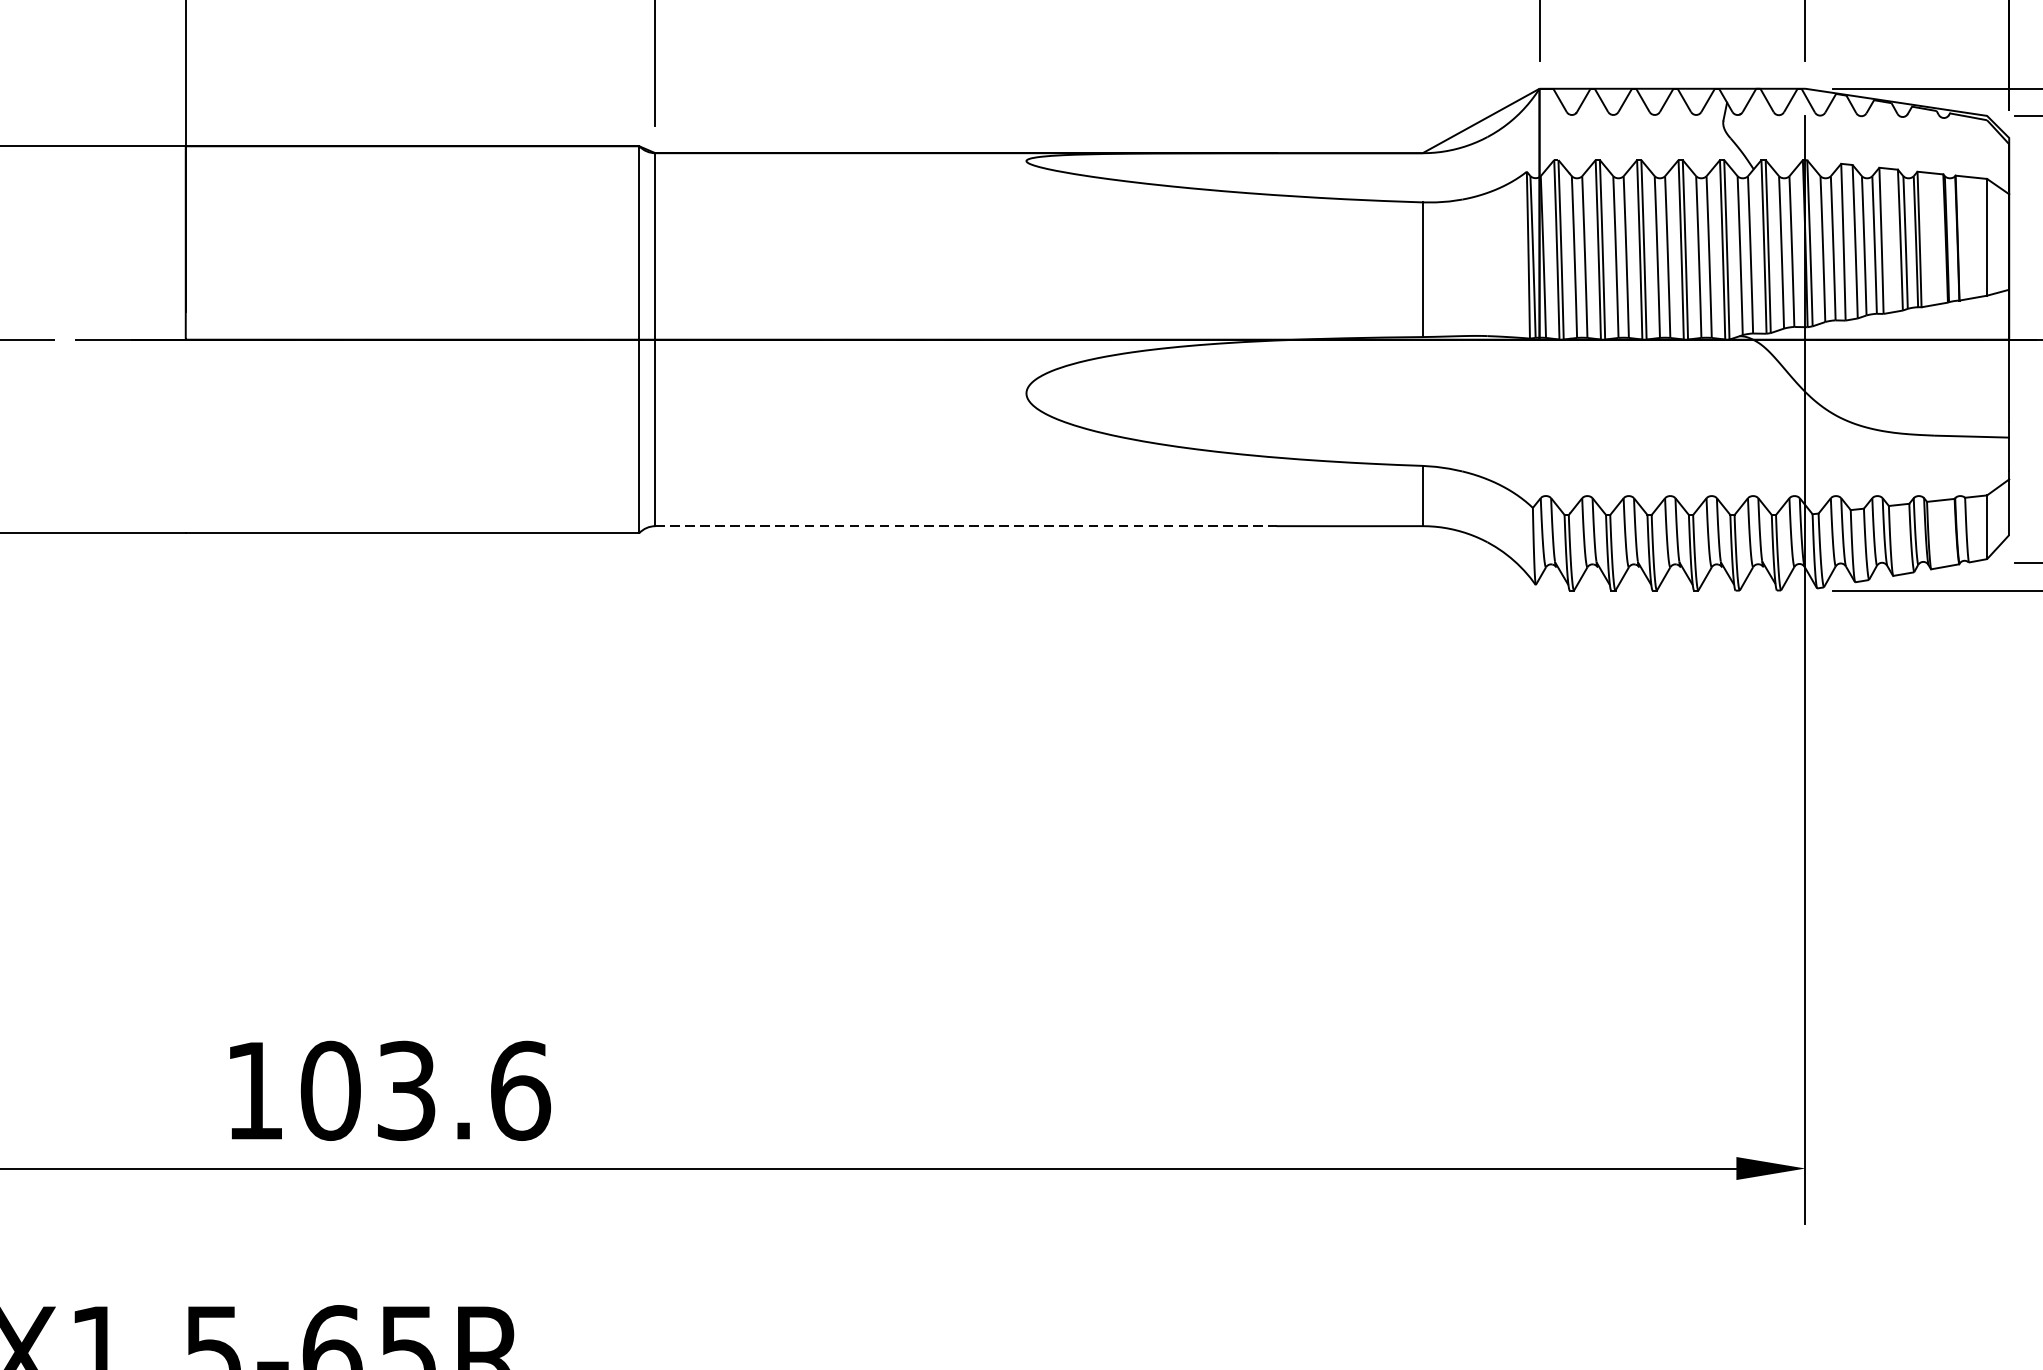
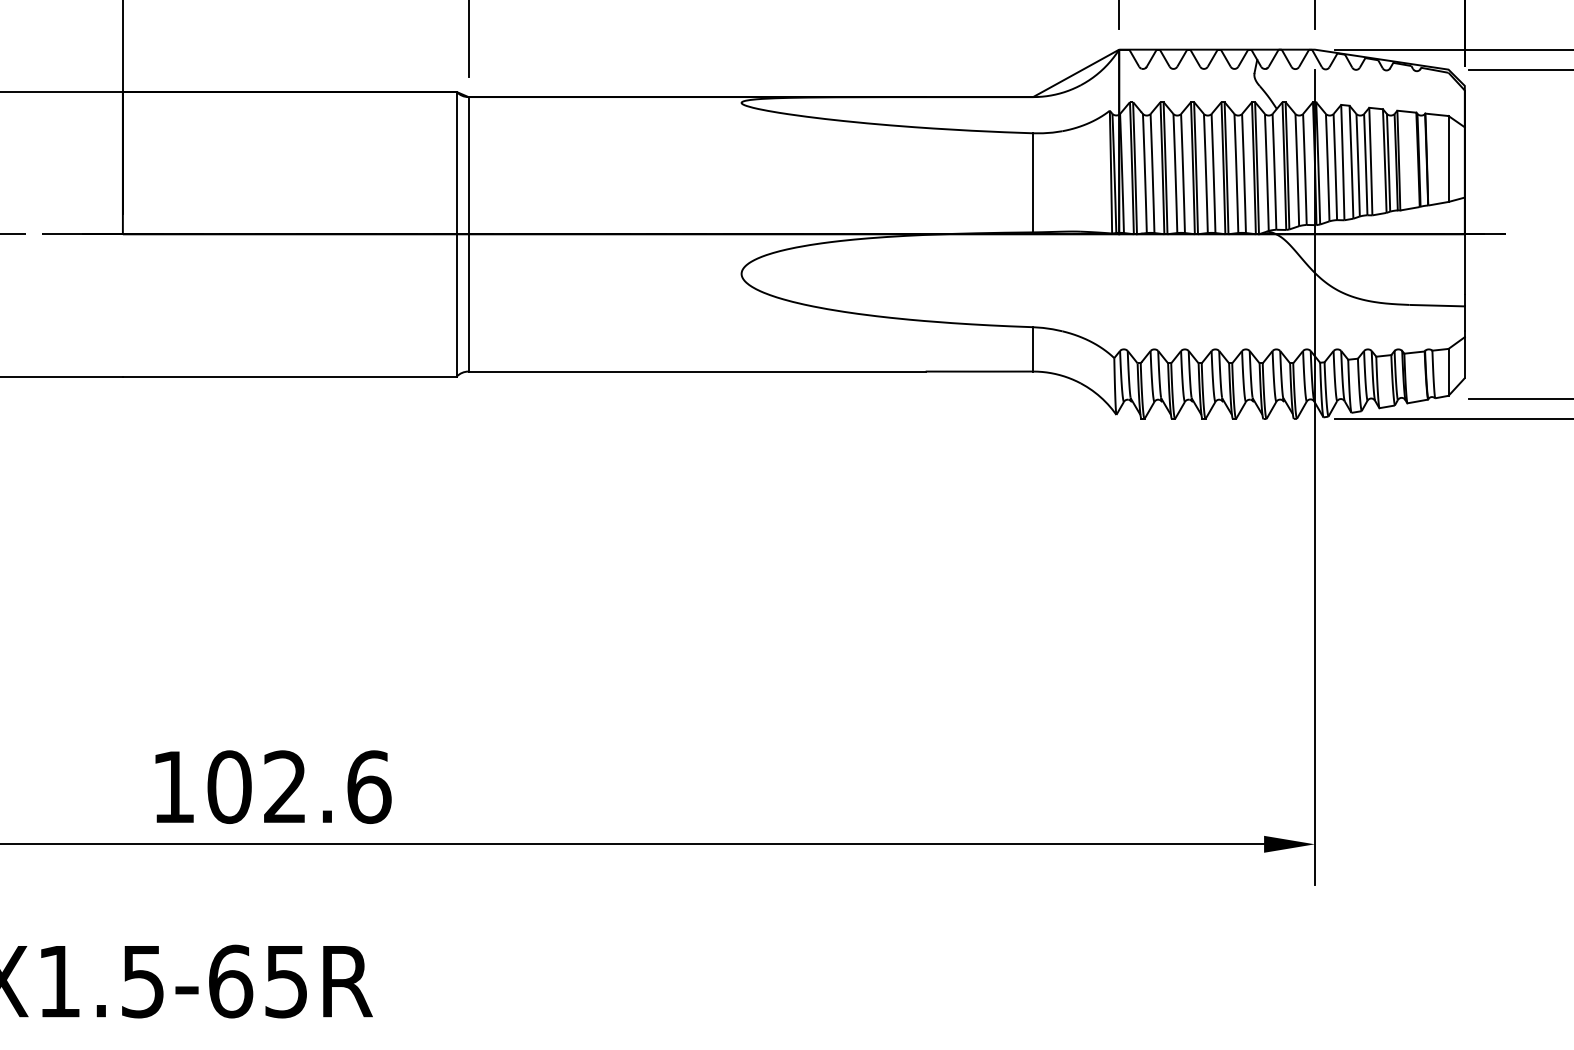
line: (966, 526) -> (697, 371), dashed -> solid
text: (406, 1091) -> (285, 787), 103.6 -> 102.6

